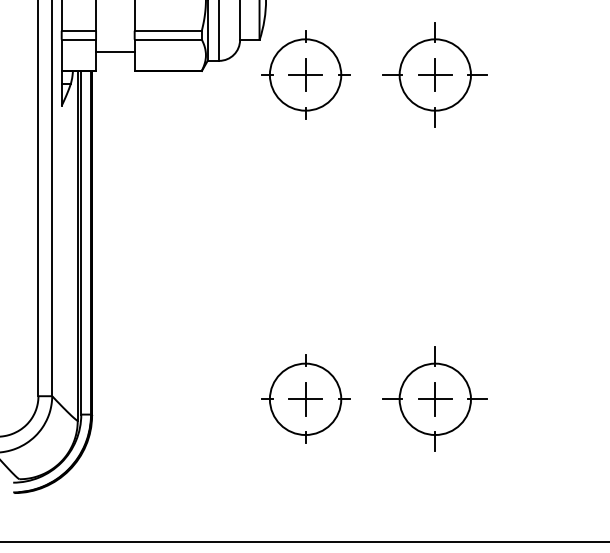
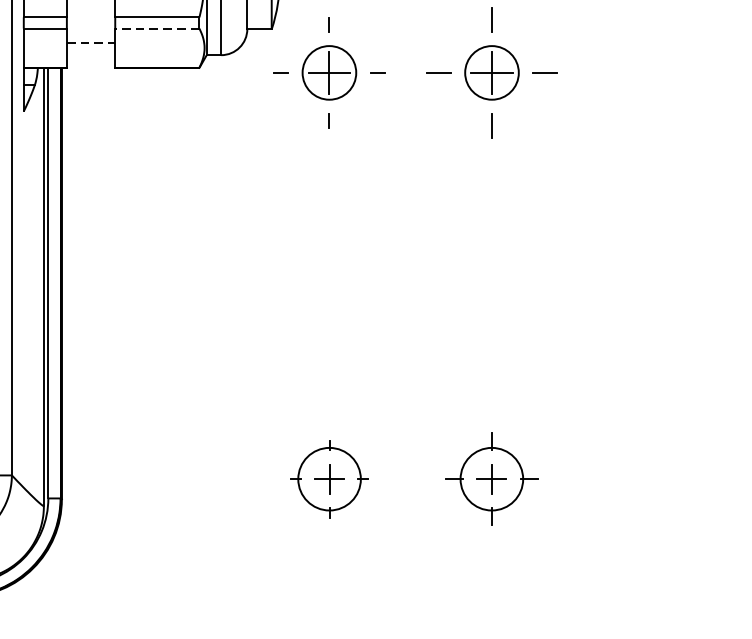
line: (168, 39) -> (157, 28), solid -> dashed
line: (115, 51) -> (91, 43), solid -> dashed
circle: (305, 74) -> (329, 72), size x0.6
circle: (434, 74) -> (490, 72), size x0.6
part: (305, 398) -> (329, 478), size x0.7
part: (434, 398) -> (490, 478), size x0.7

